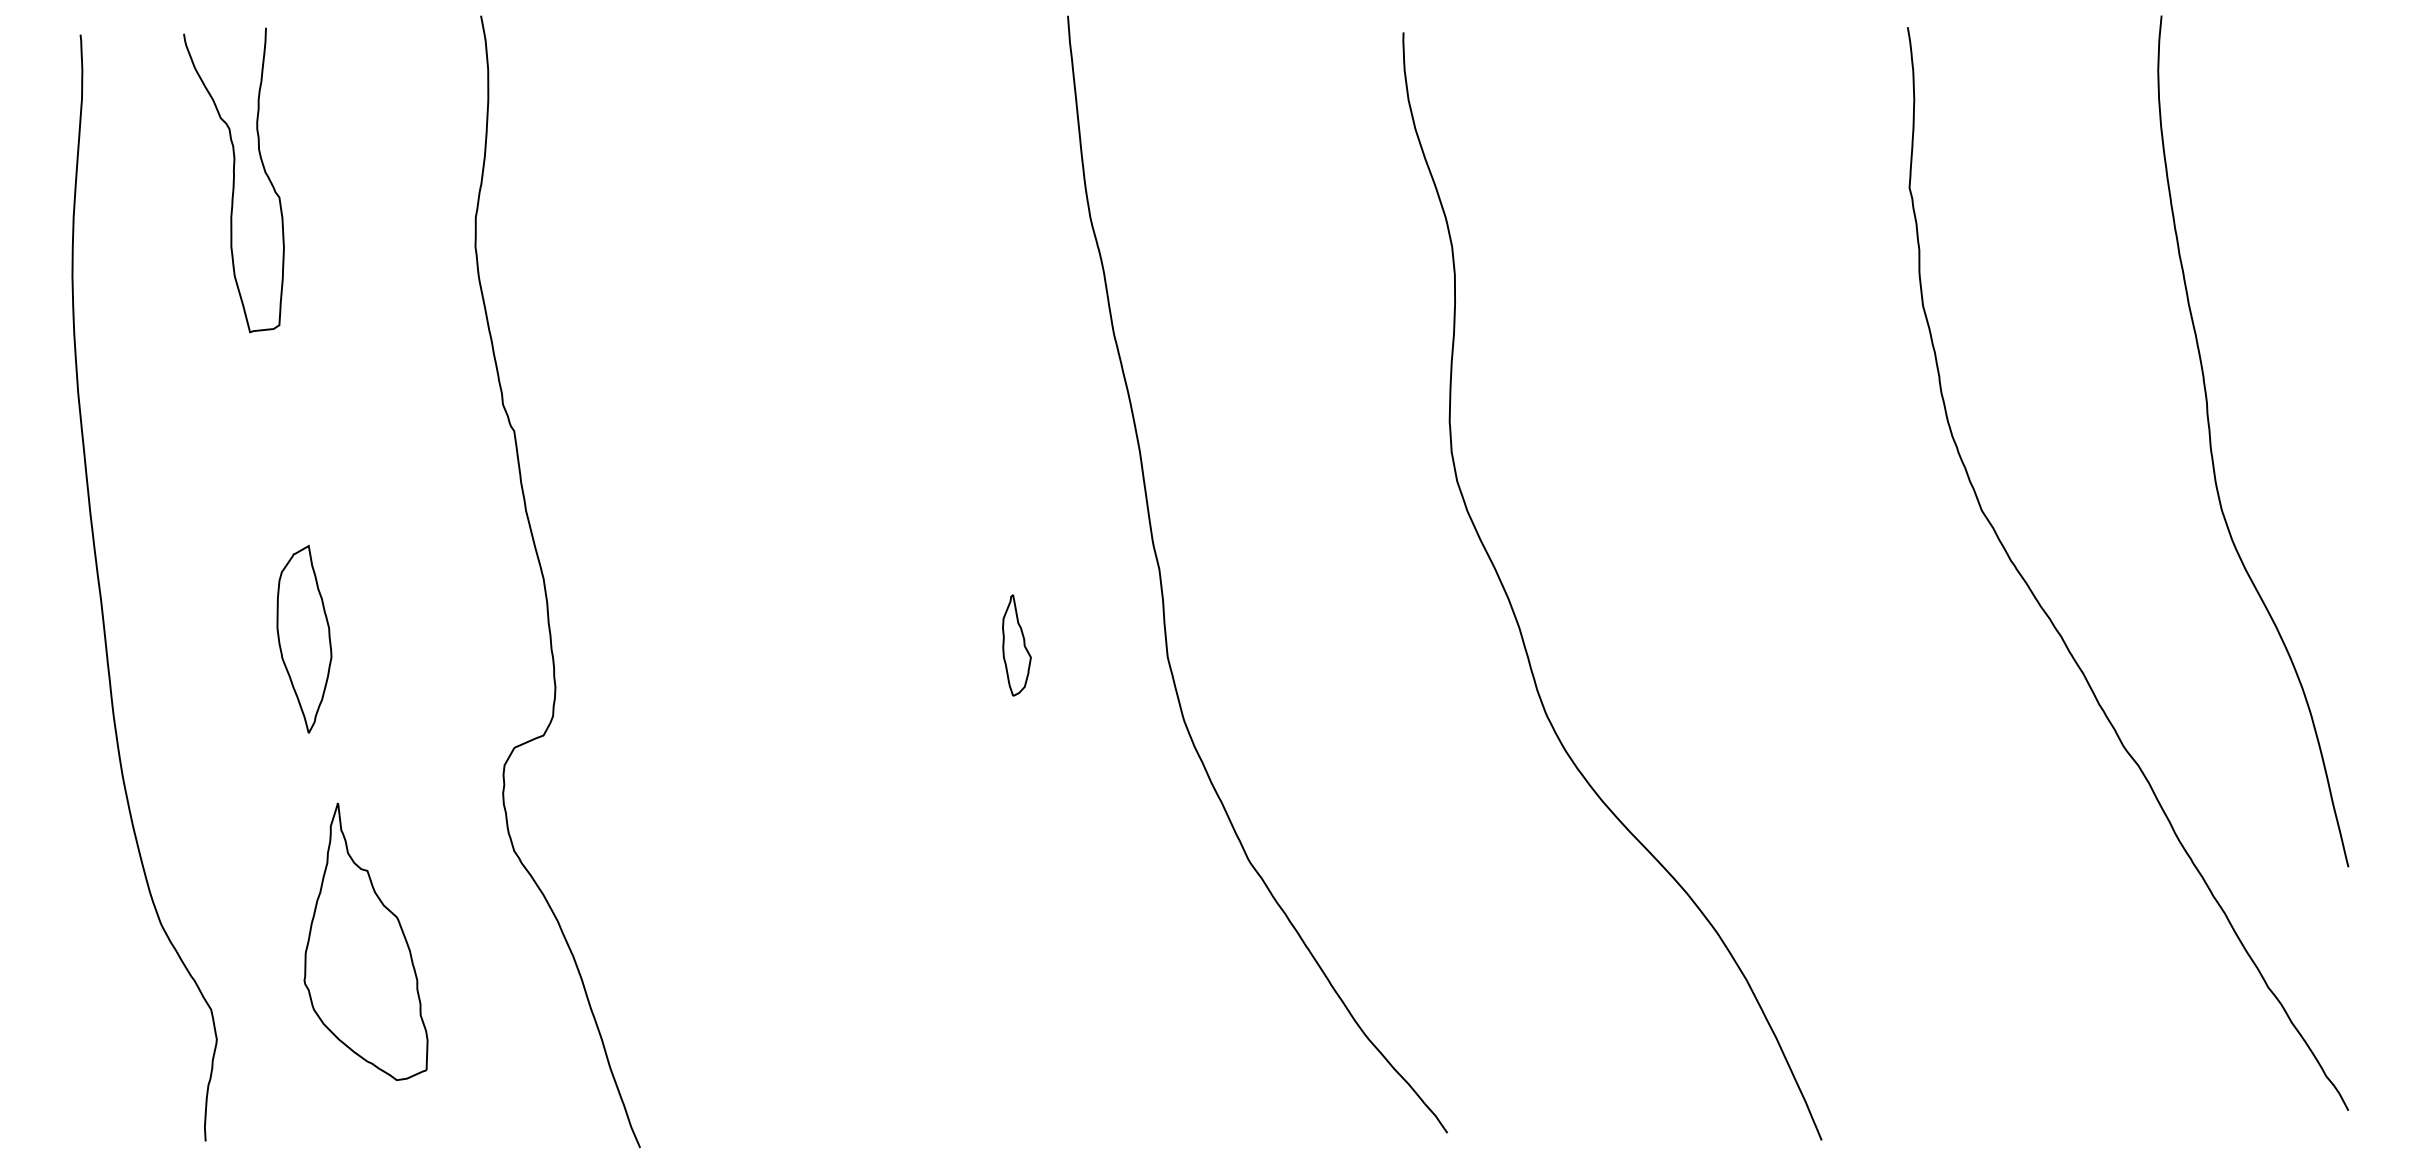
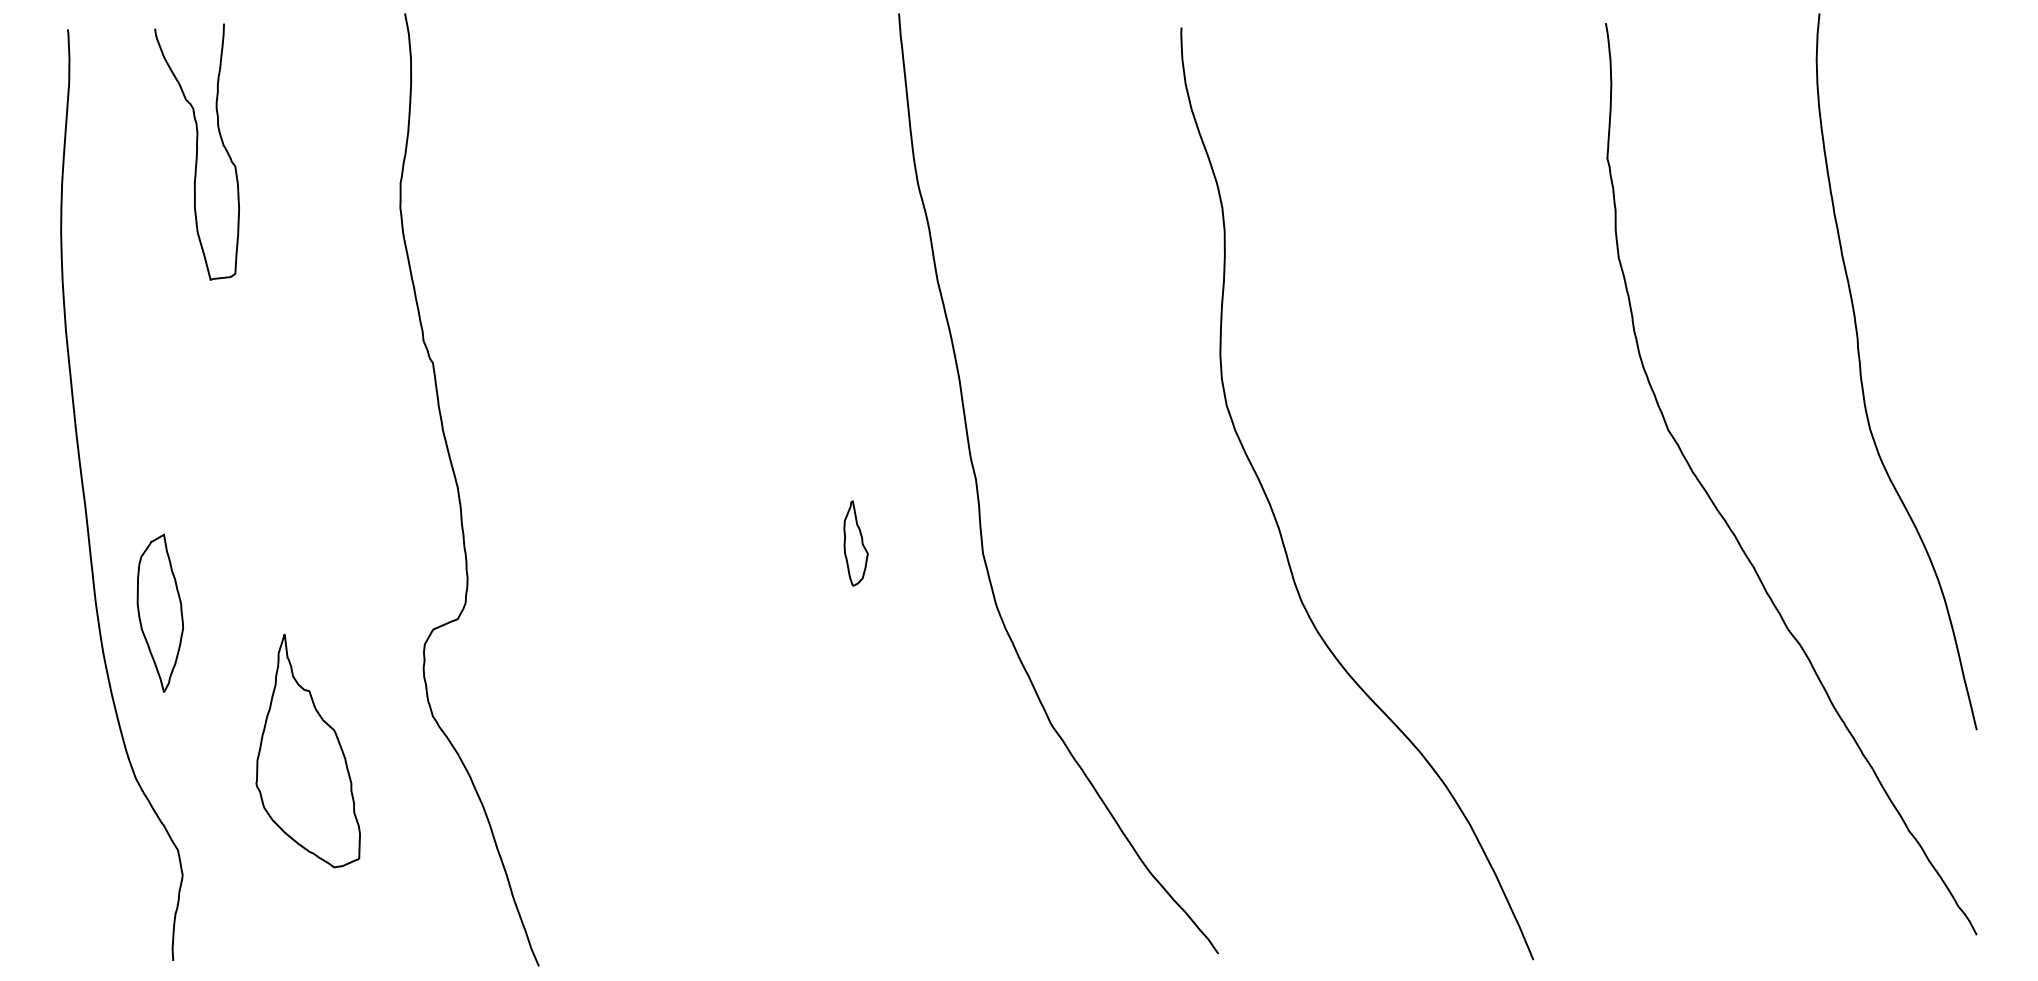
part: (303, 638) -> (159, 612), moved
part: (365, 941) -> (307, 750), moved

